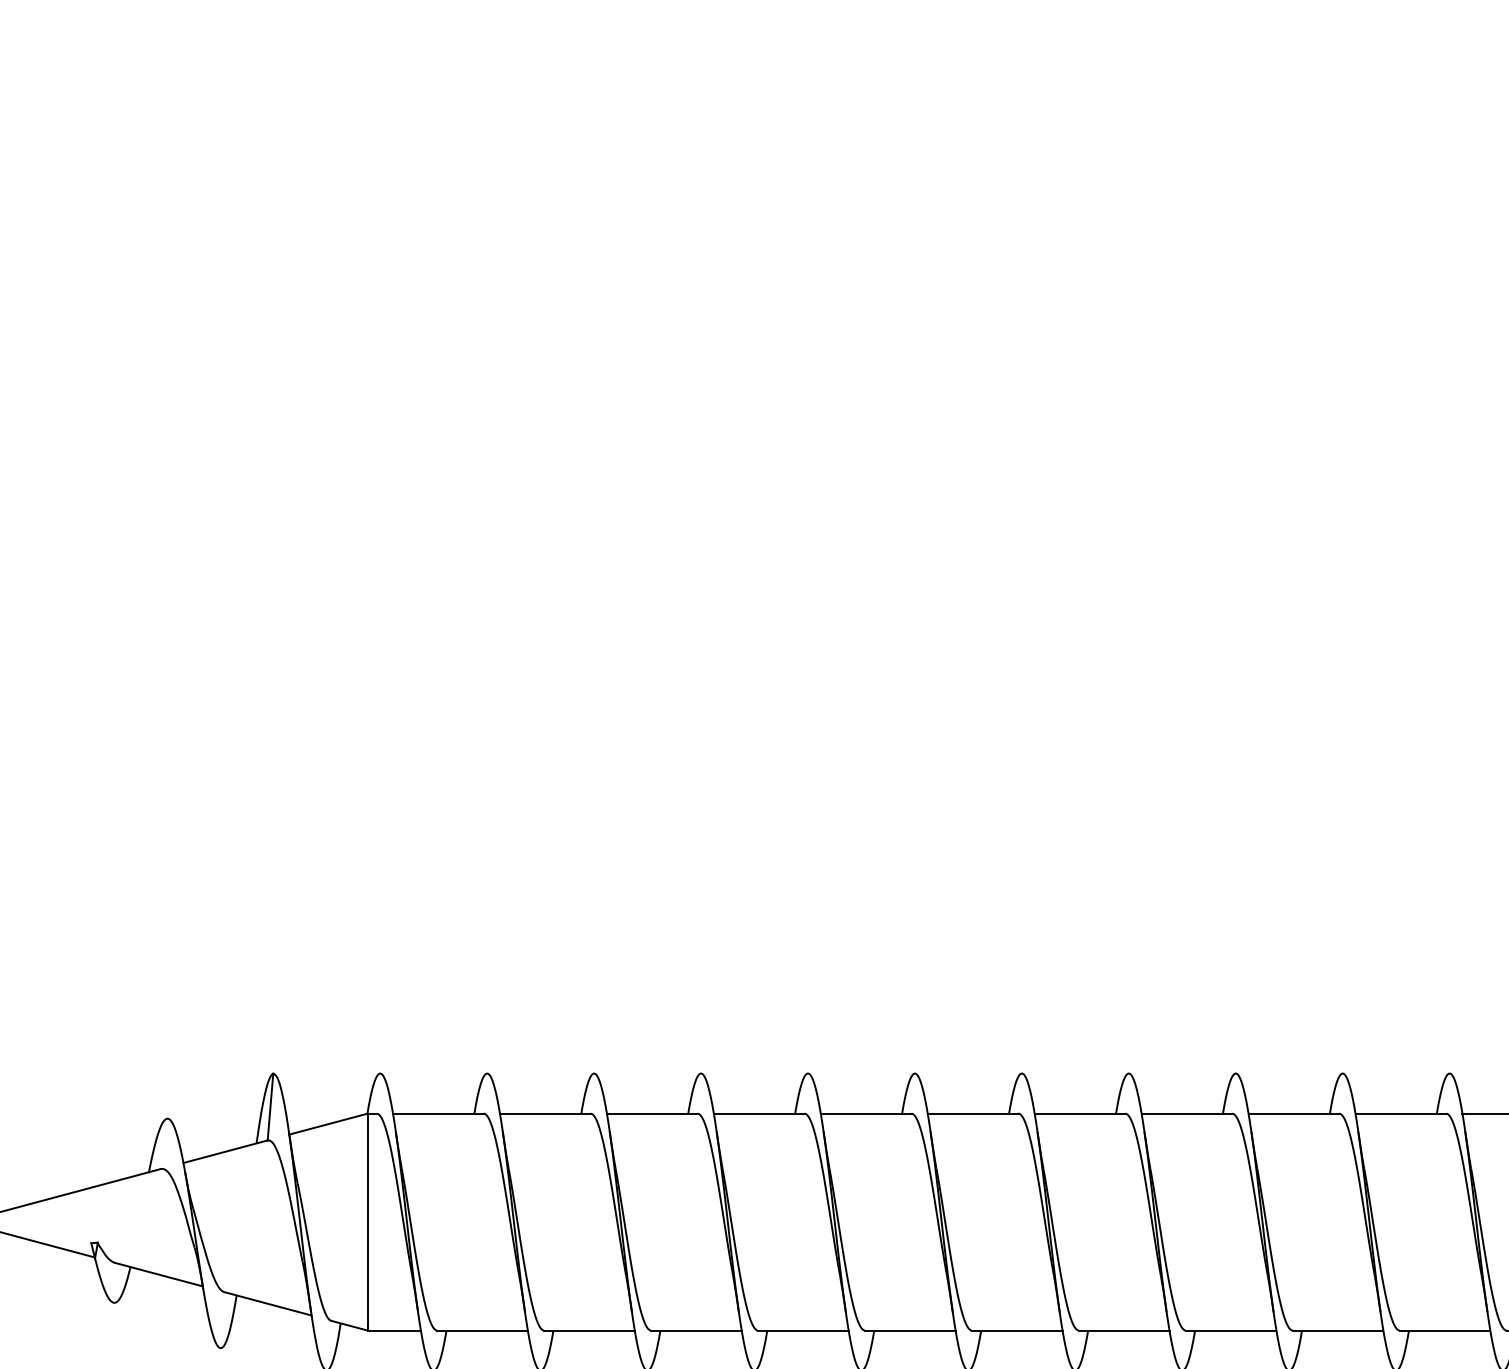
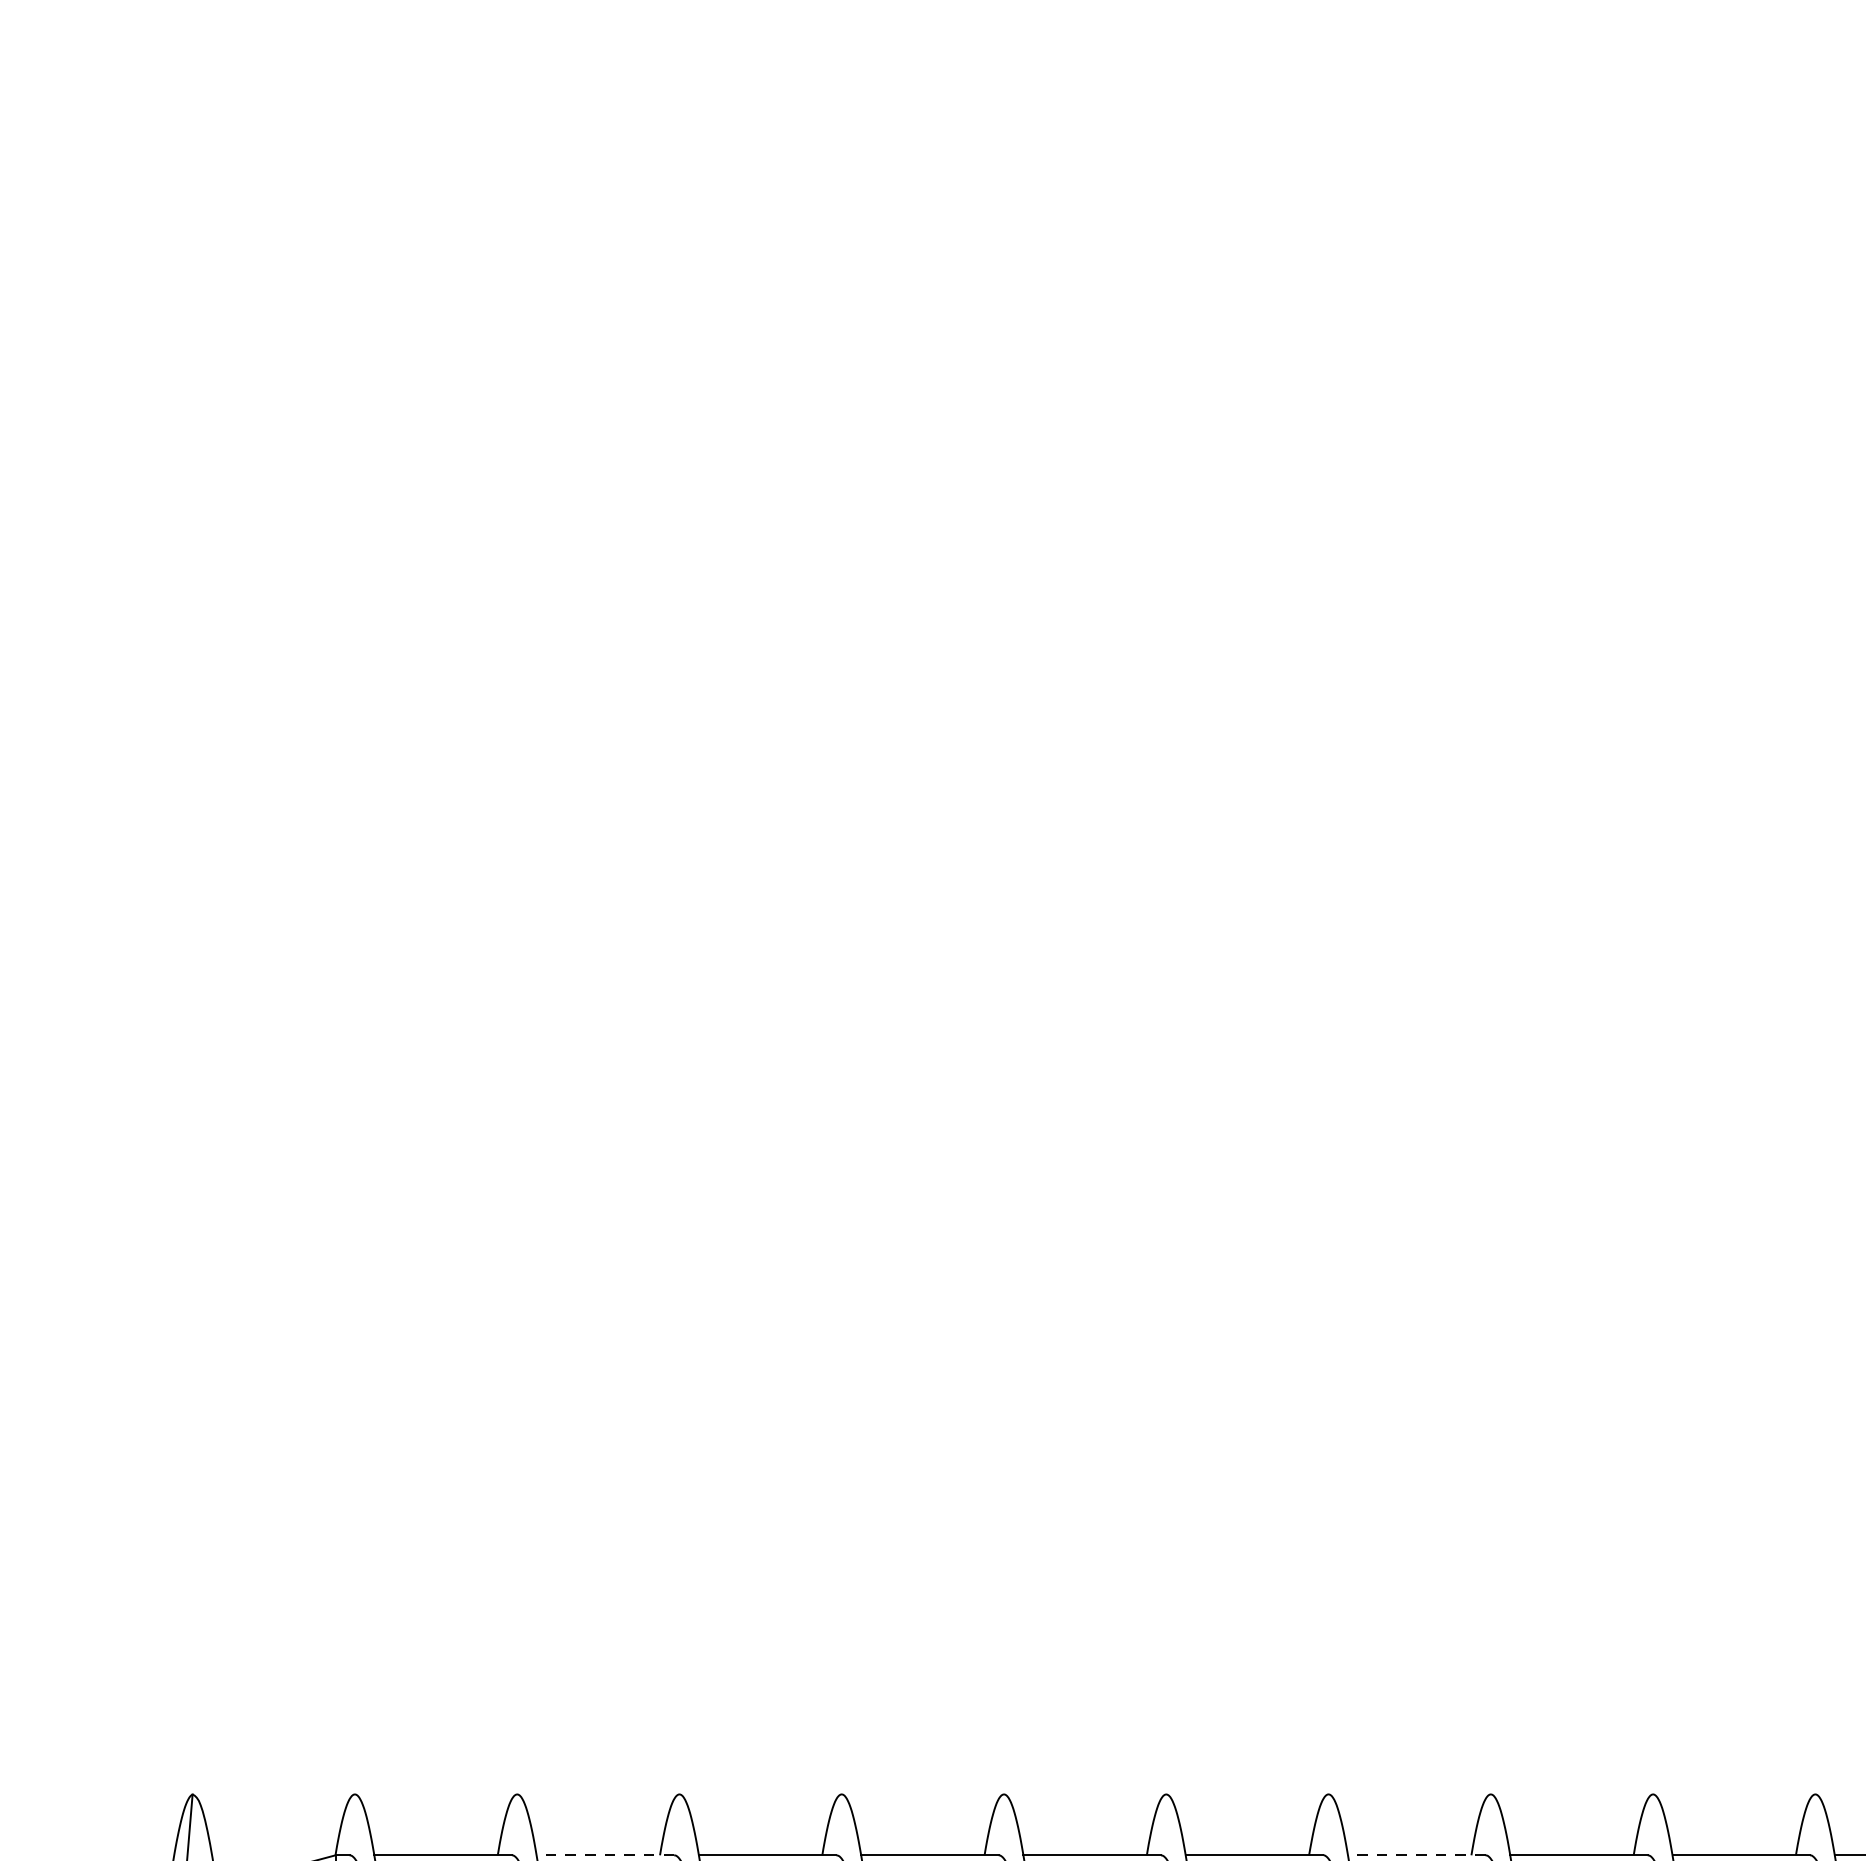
line: (544, 1113) -> (604, 1855), solid -> dashed
line: (1079, 1113) -> (1415, 1855), solid -> dashed

